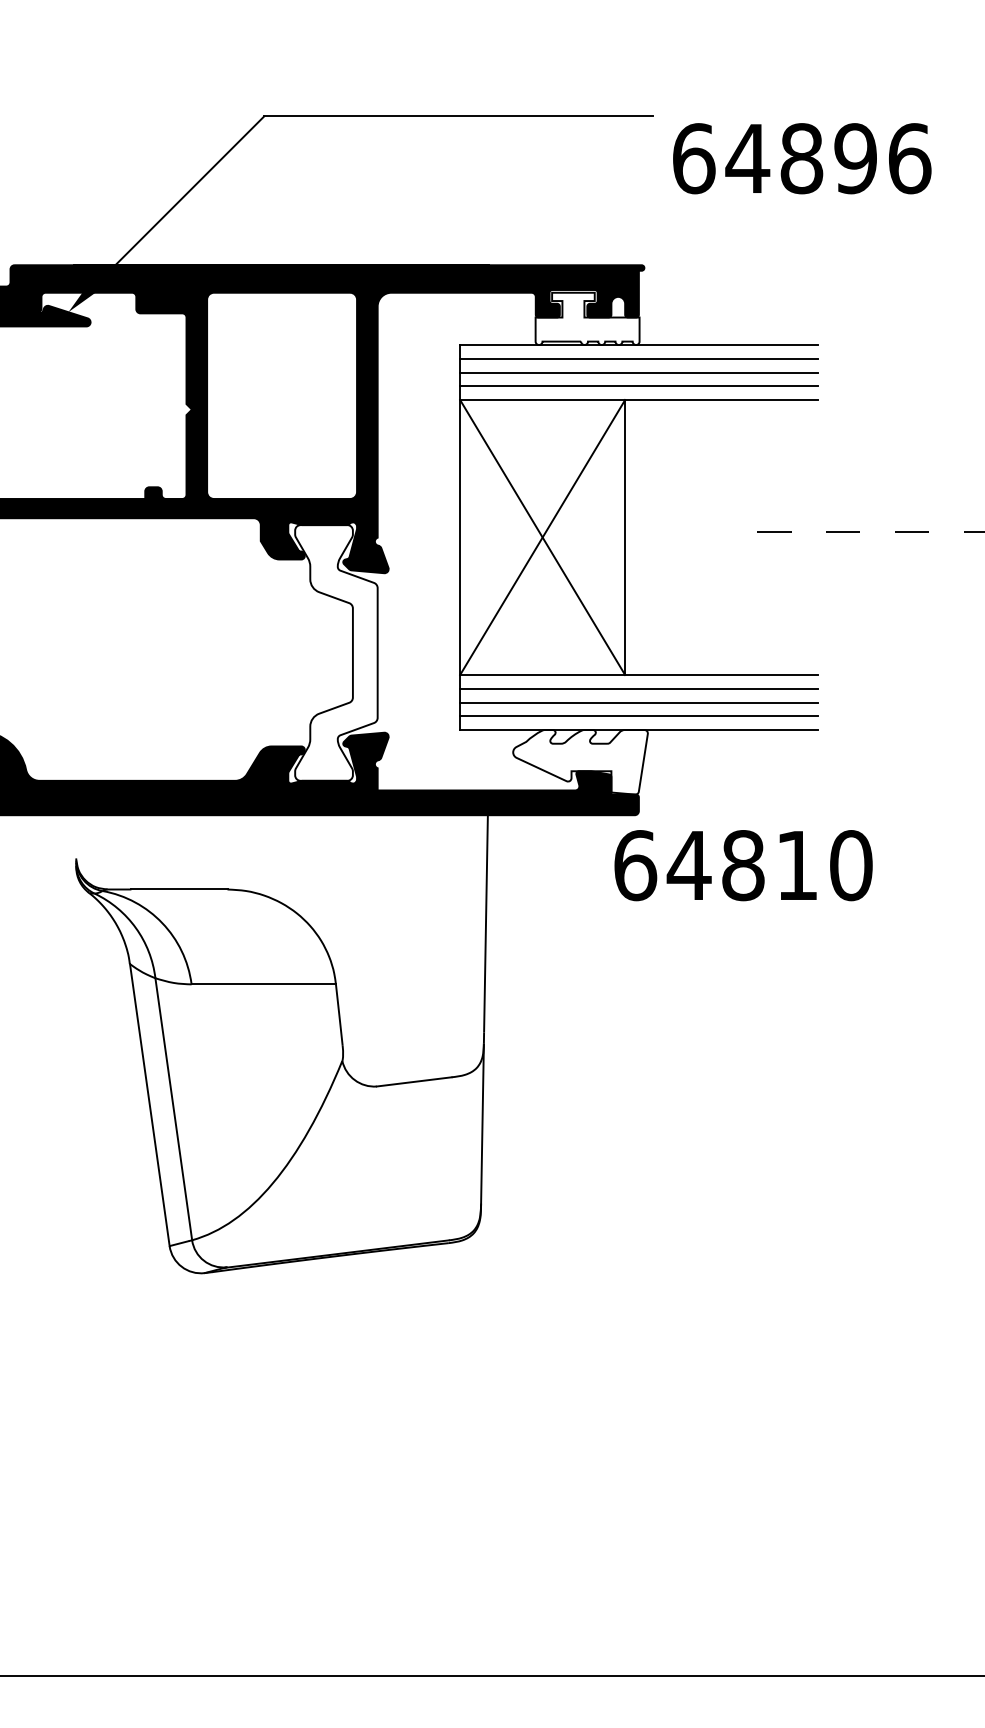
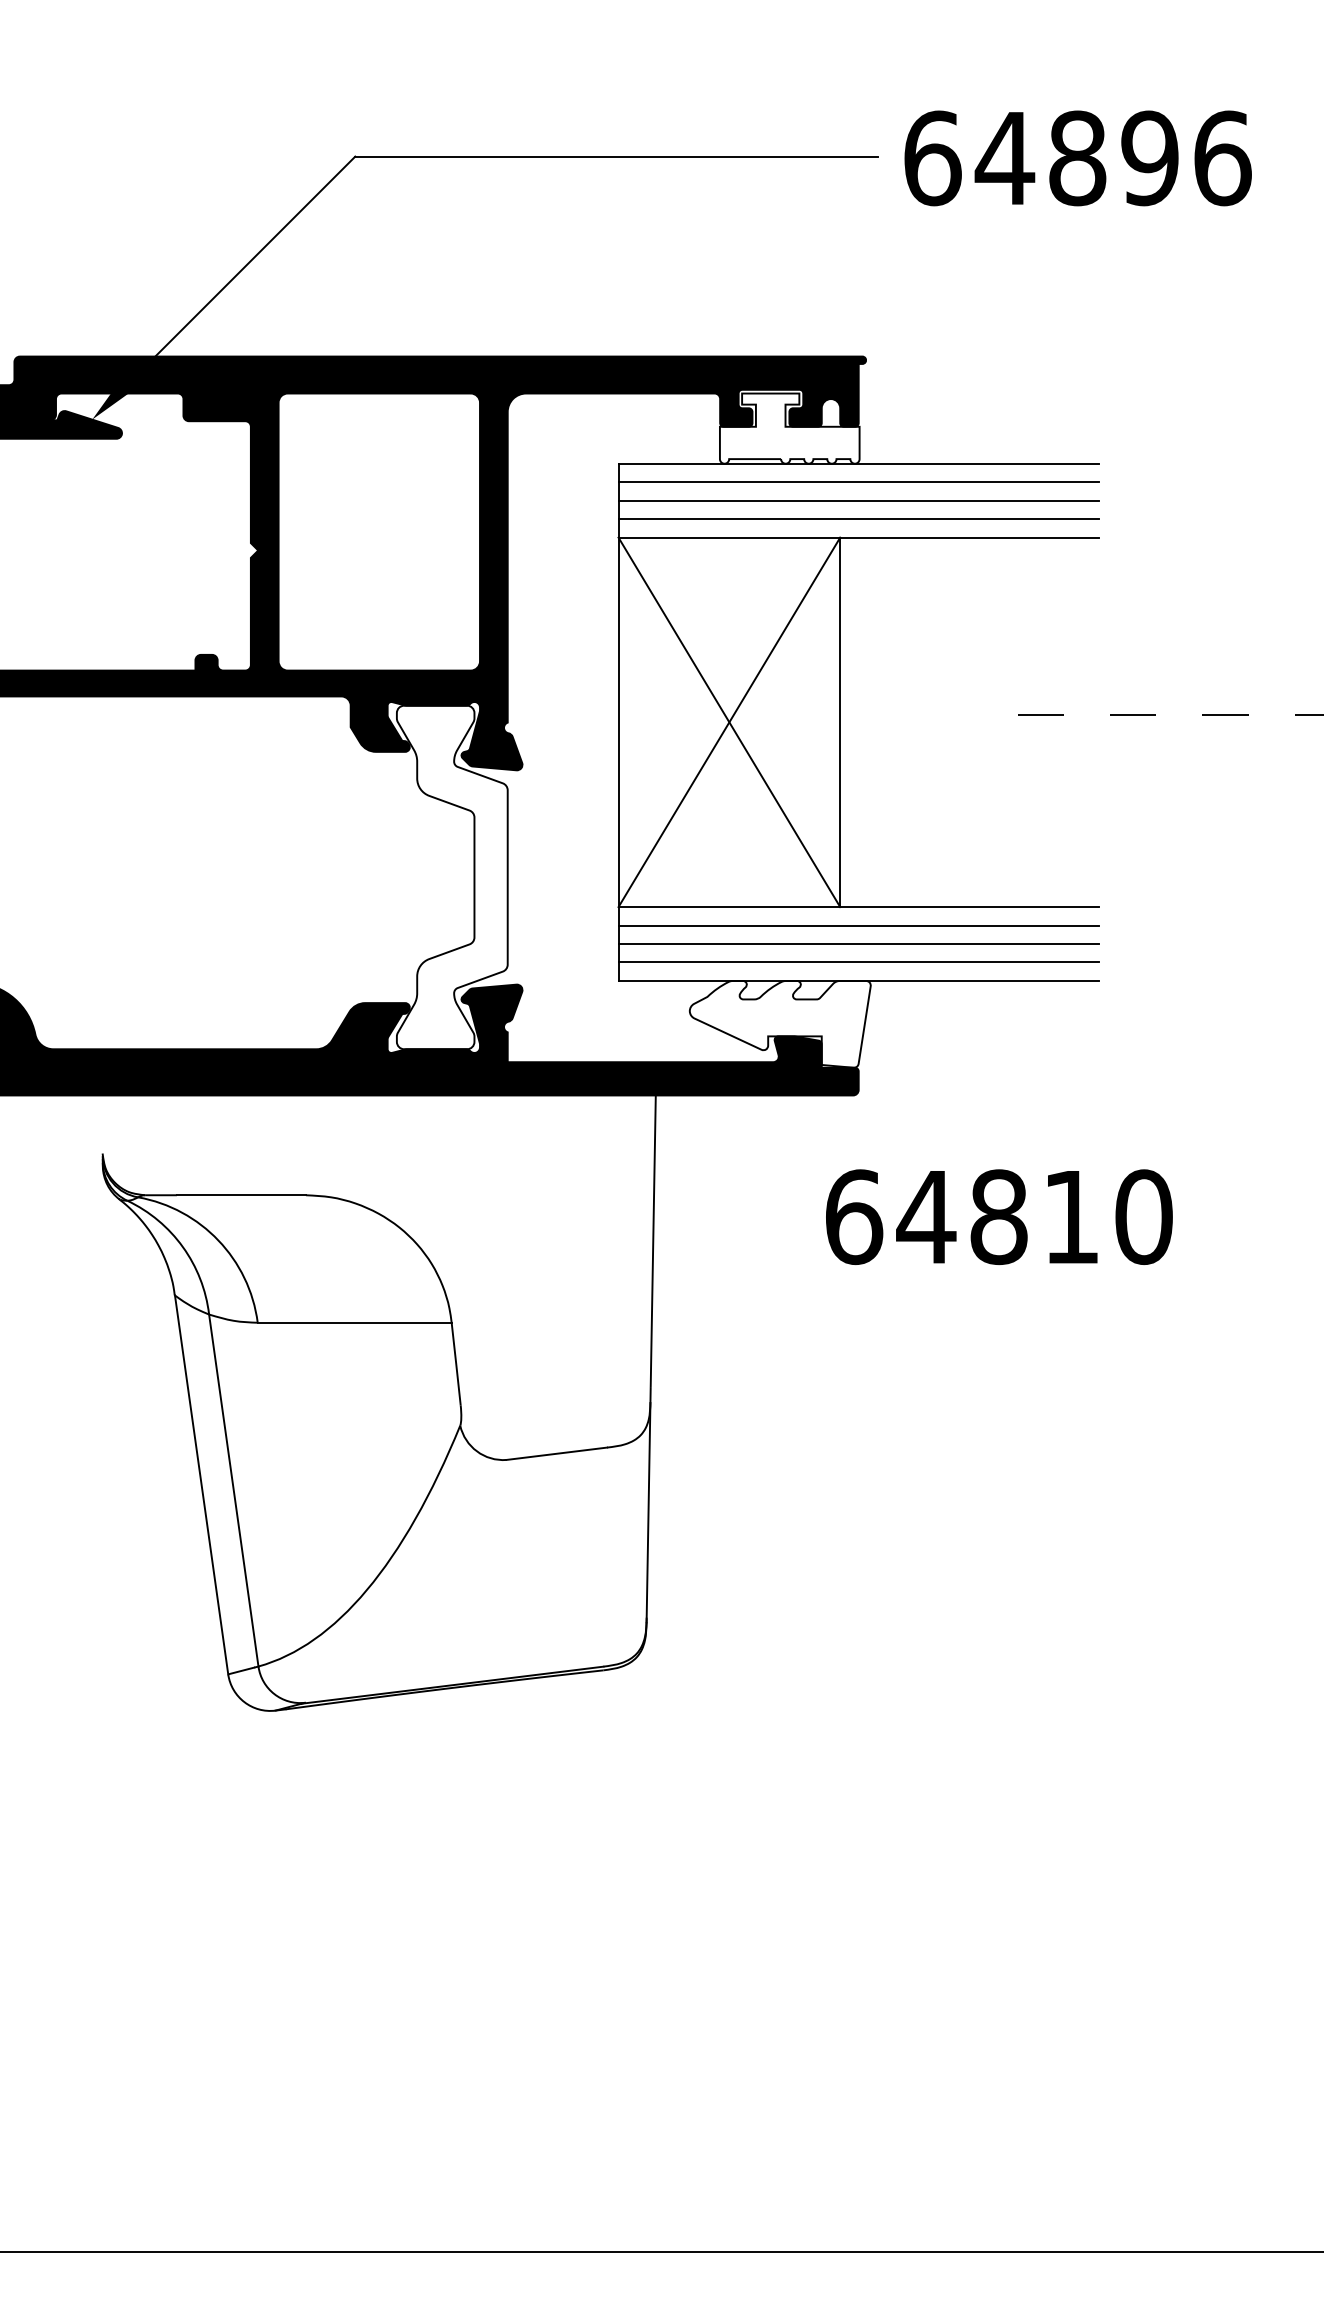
text: (801, 158) -> (1077, 158), moved
text: (743, 865) -> (999, 1216), moved

